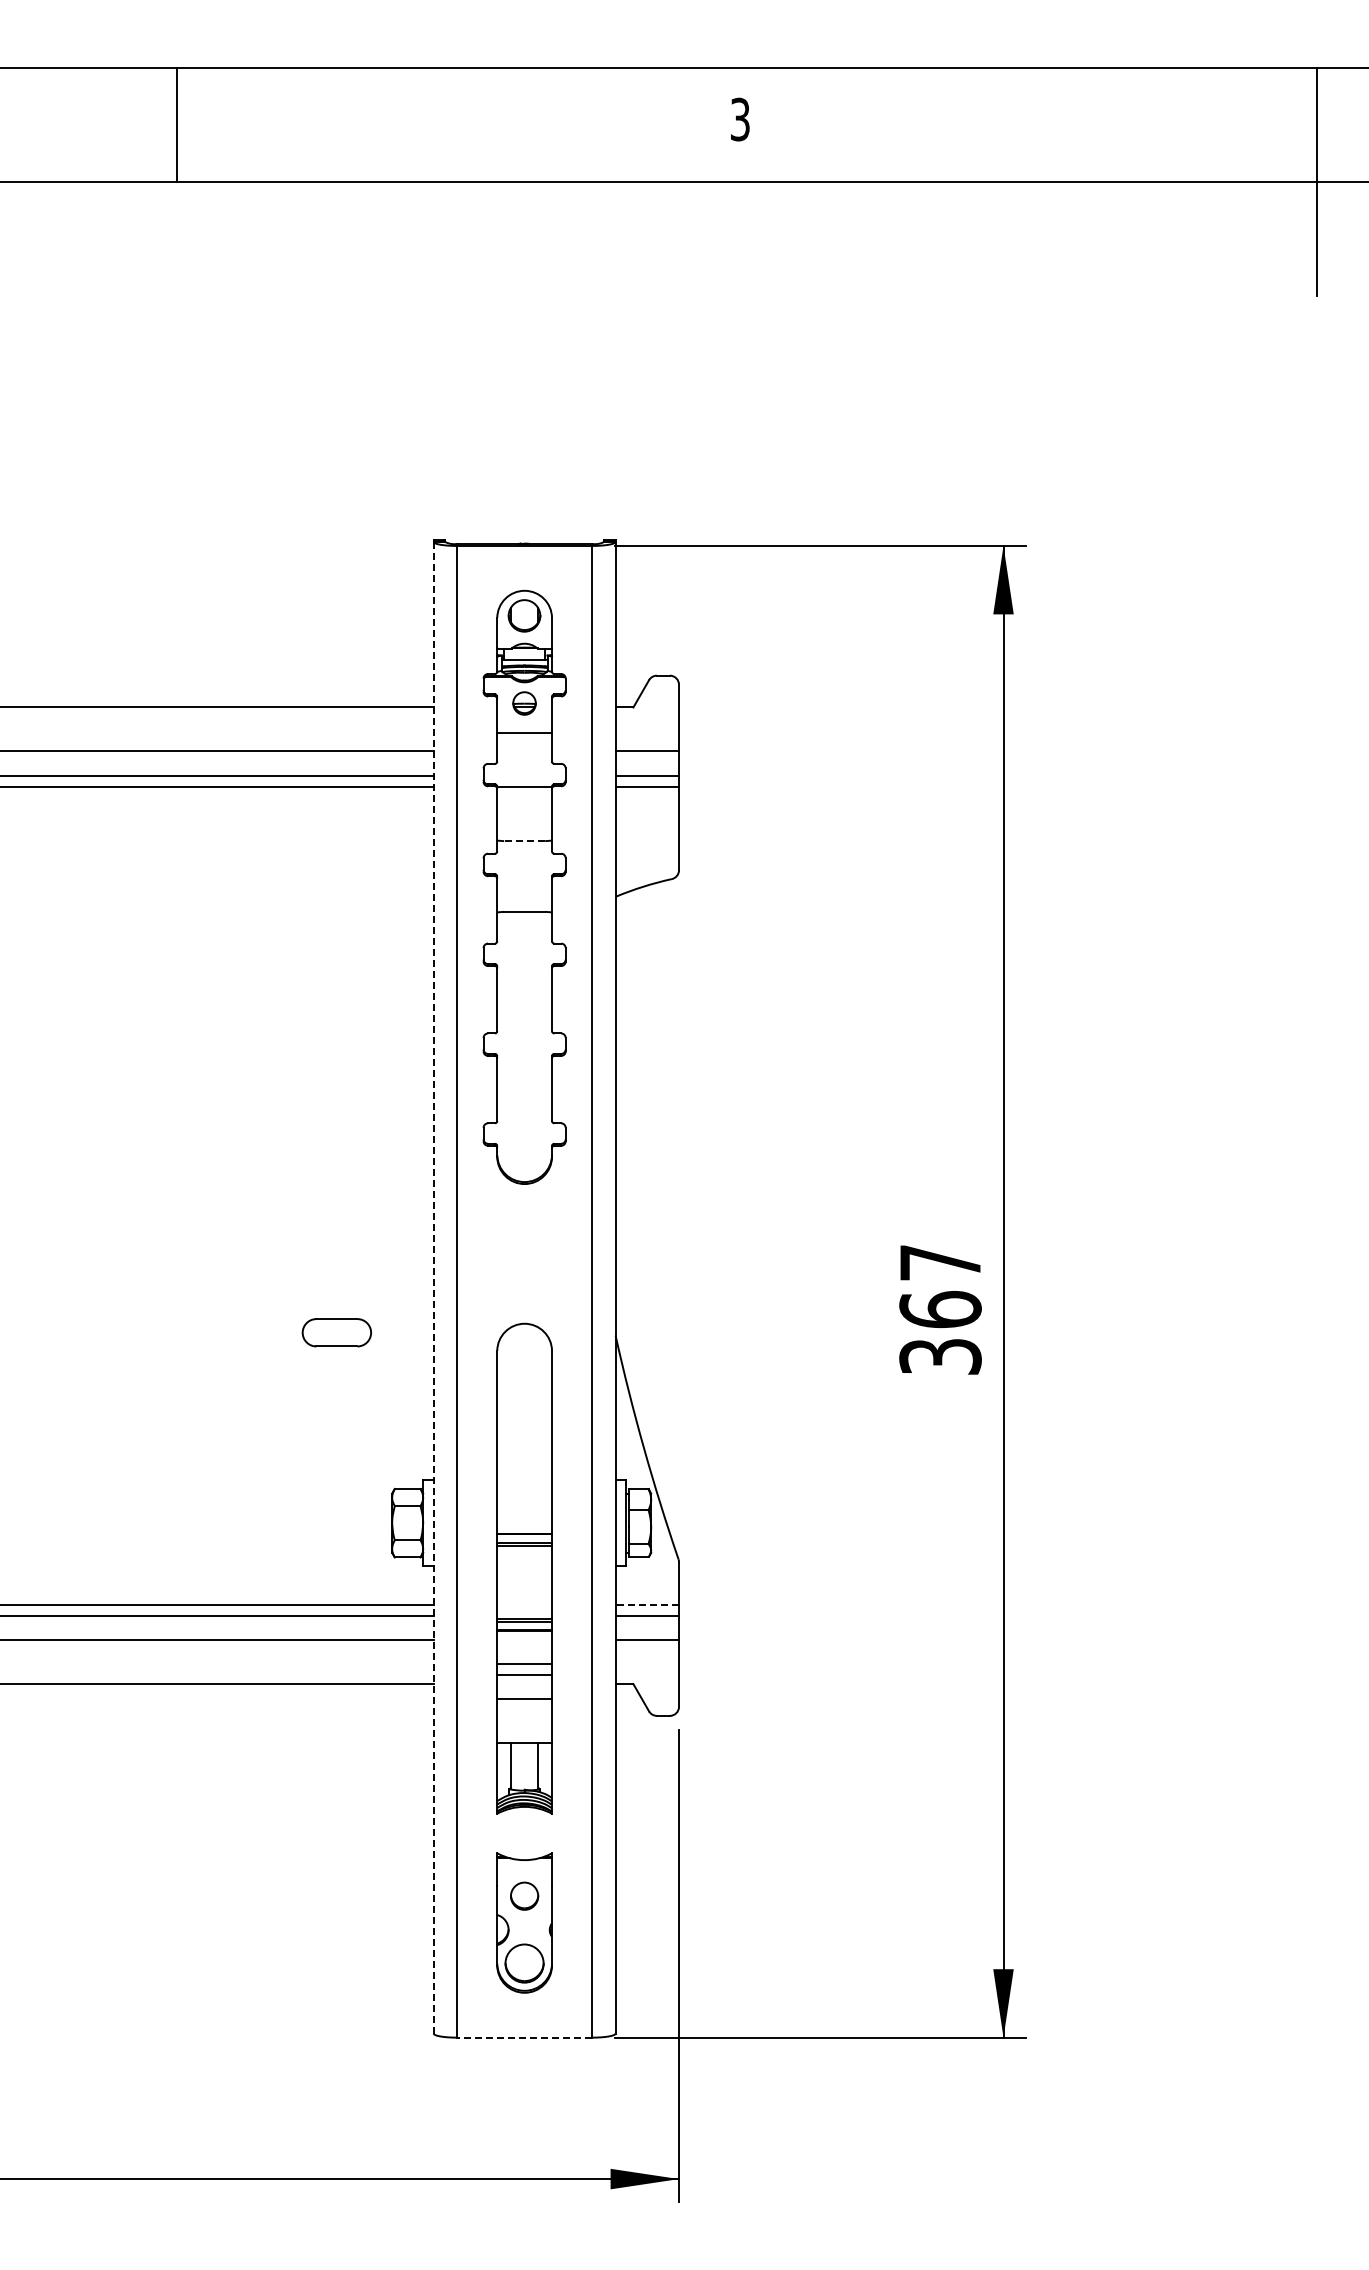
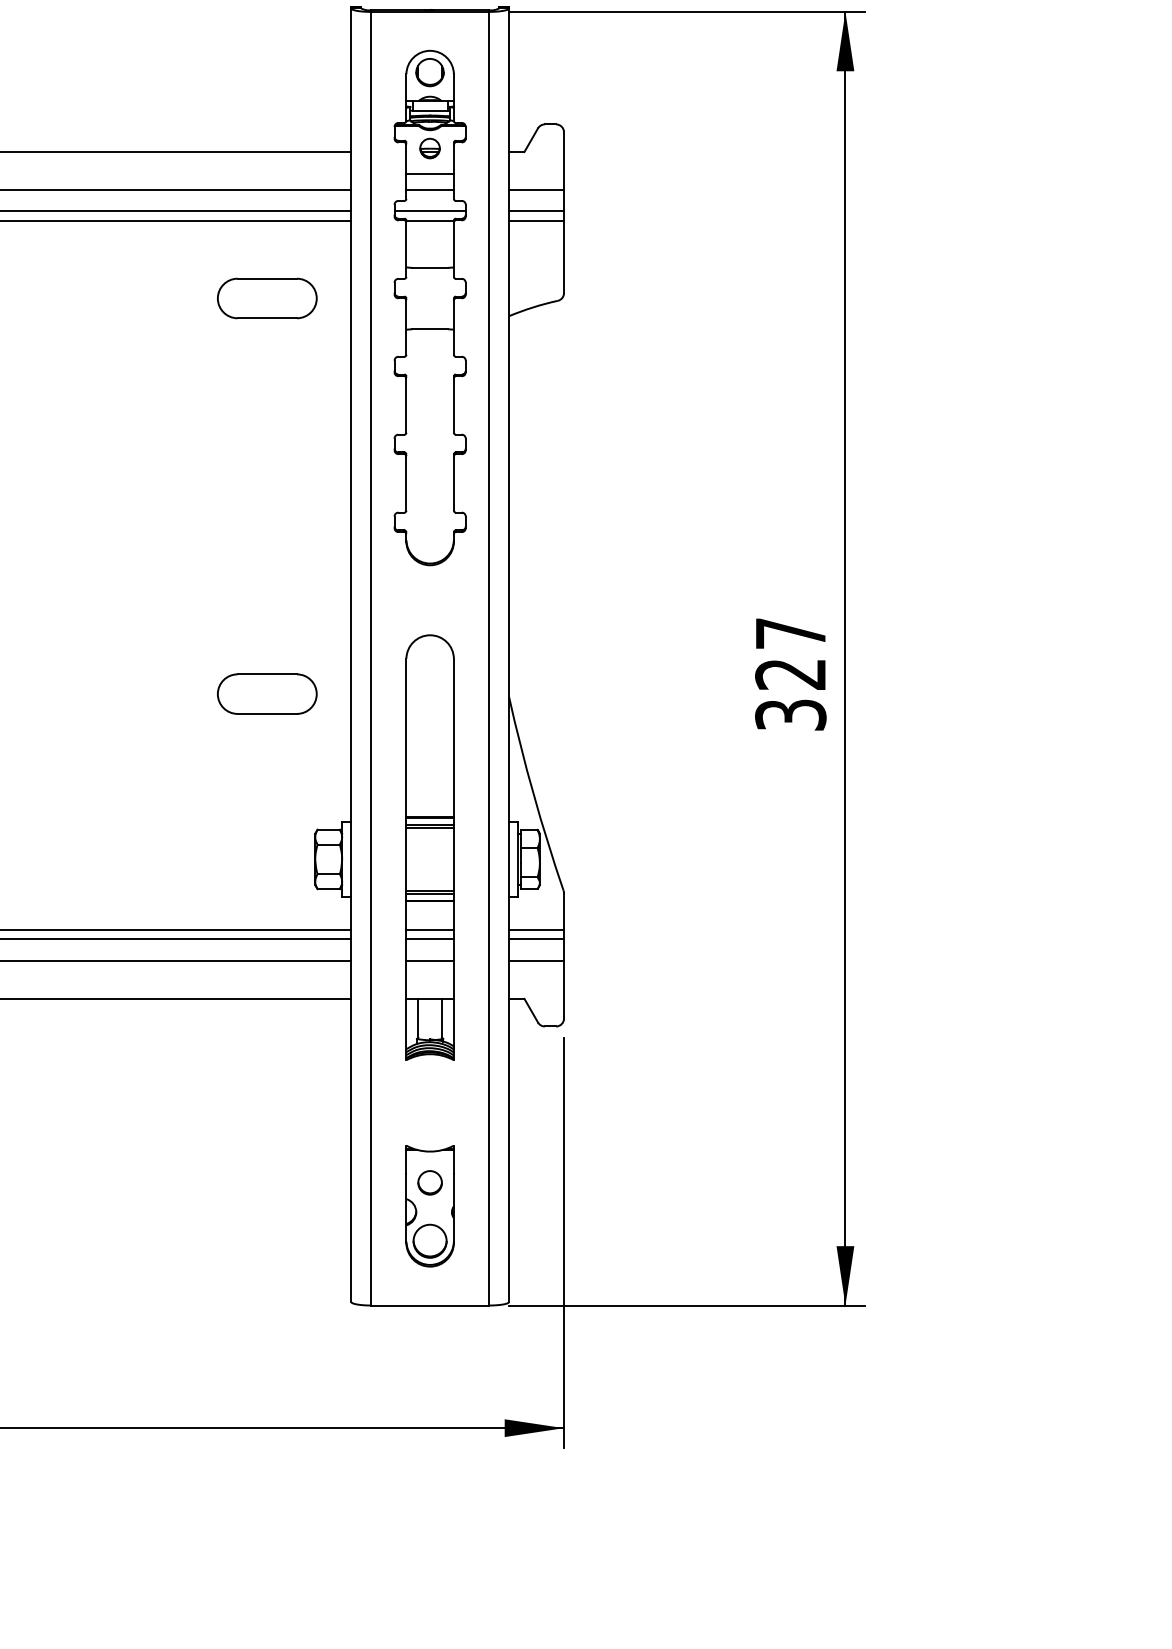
line: (524, 751) -> (430, 190), added
line: (524, 776) -> (430, 211), added
line: (524, 841) -> (430, 268), dashed -> solid
part: (336, 876) -> (267, 298), added
line: (433, 1287) -> (351, 654), dashed -> solid
text: (940, 1309) -> (790, 674), 367 -> 327
part: (336, 1332) -> (267, 694), size x1.67
part: (524, 1568) -> (430, 847), moved
line: (647, 1604) -> (536, 929), dashed -> solid
line: (524, 2037) -> (430, 1305), dashed -> solid

